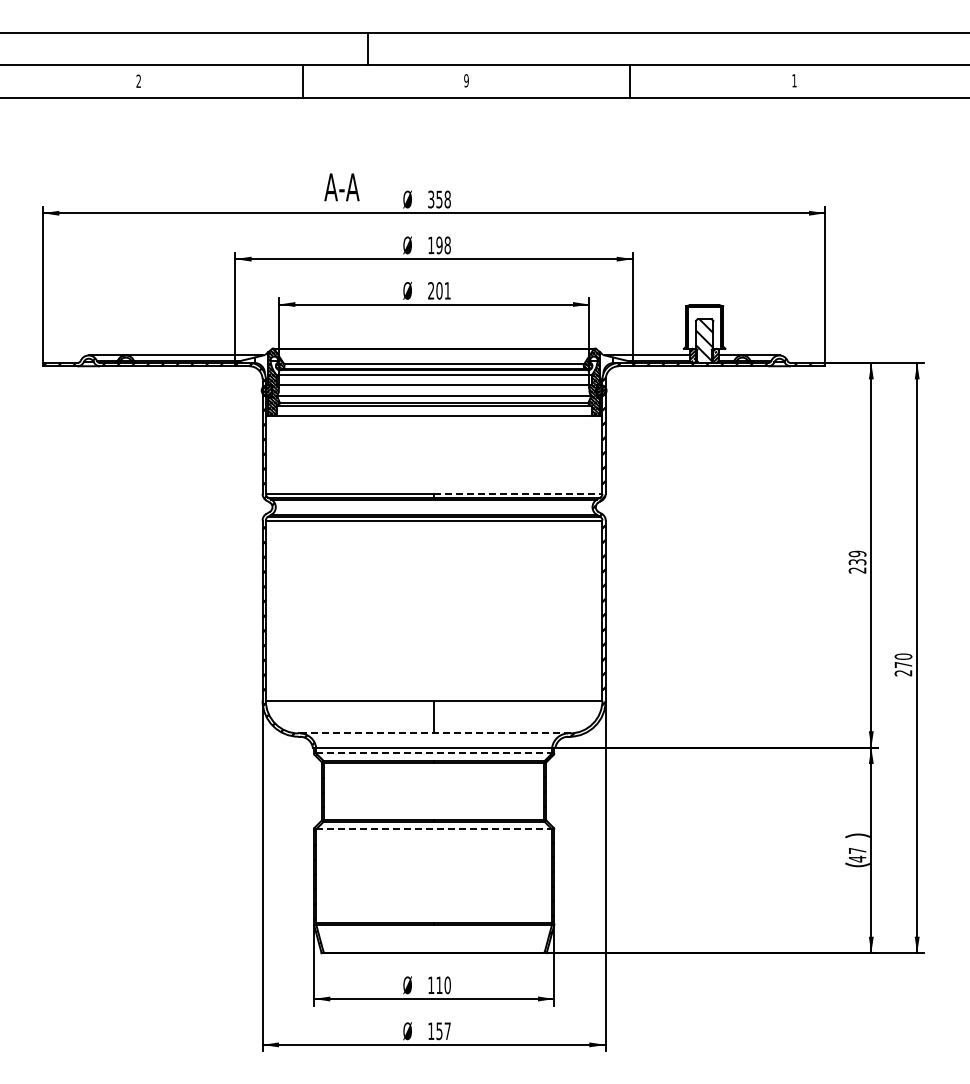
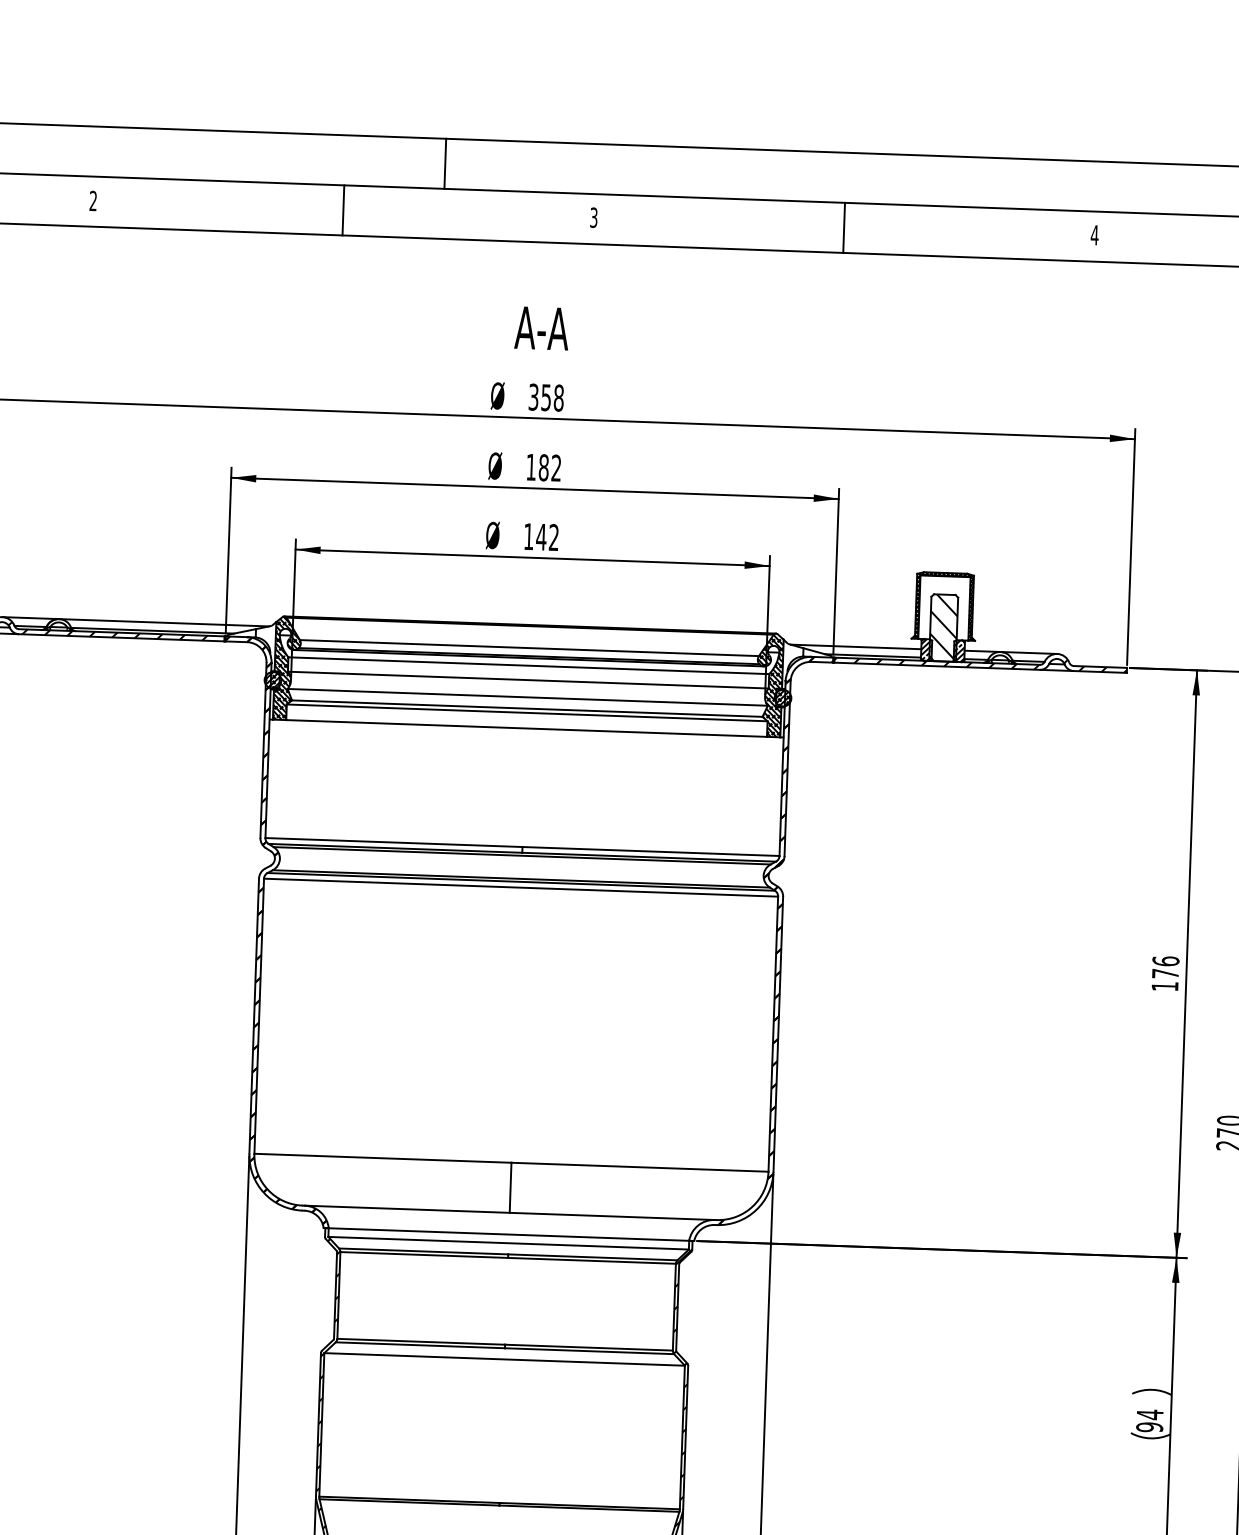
text: (466, 80) -> (593, 217), 9 -> 3
text: (793, 80) -> (1093, 234), 1 -> 4
text: (341, 187) -> (541, 328), moved
text: (443, 245) -> (549, 468), 198 -> 182
text: (439, 290) -> (541, 536), 201 -> 142
line: (518, 493) -> (651, 850), dashed -> solid
text: (857, 561) -> (1165, 972), 239 -> 176
line: (434, 733) -> (510, 1212), dashed -> solid
line: (434, 753) -> (509, 1243), dashed -> solid
line: (434, 829) -> (505, 1359), dashed -> solid
text: (857, 854) -> (1149, 1420), 47 -> 94

